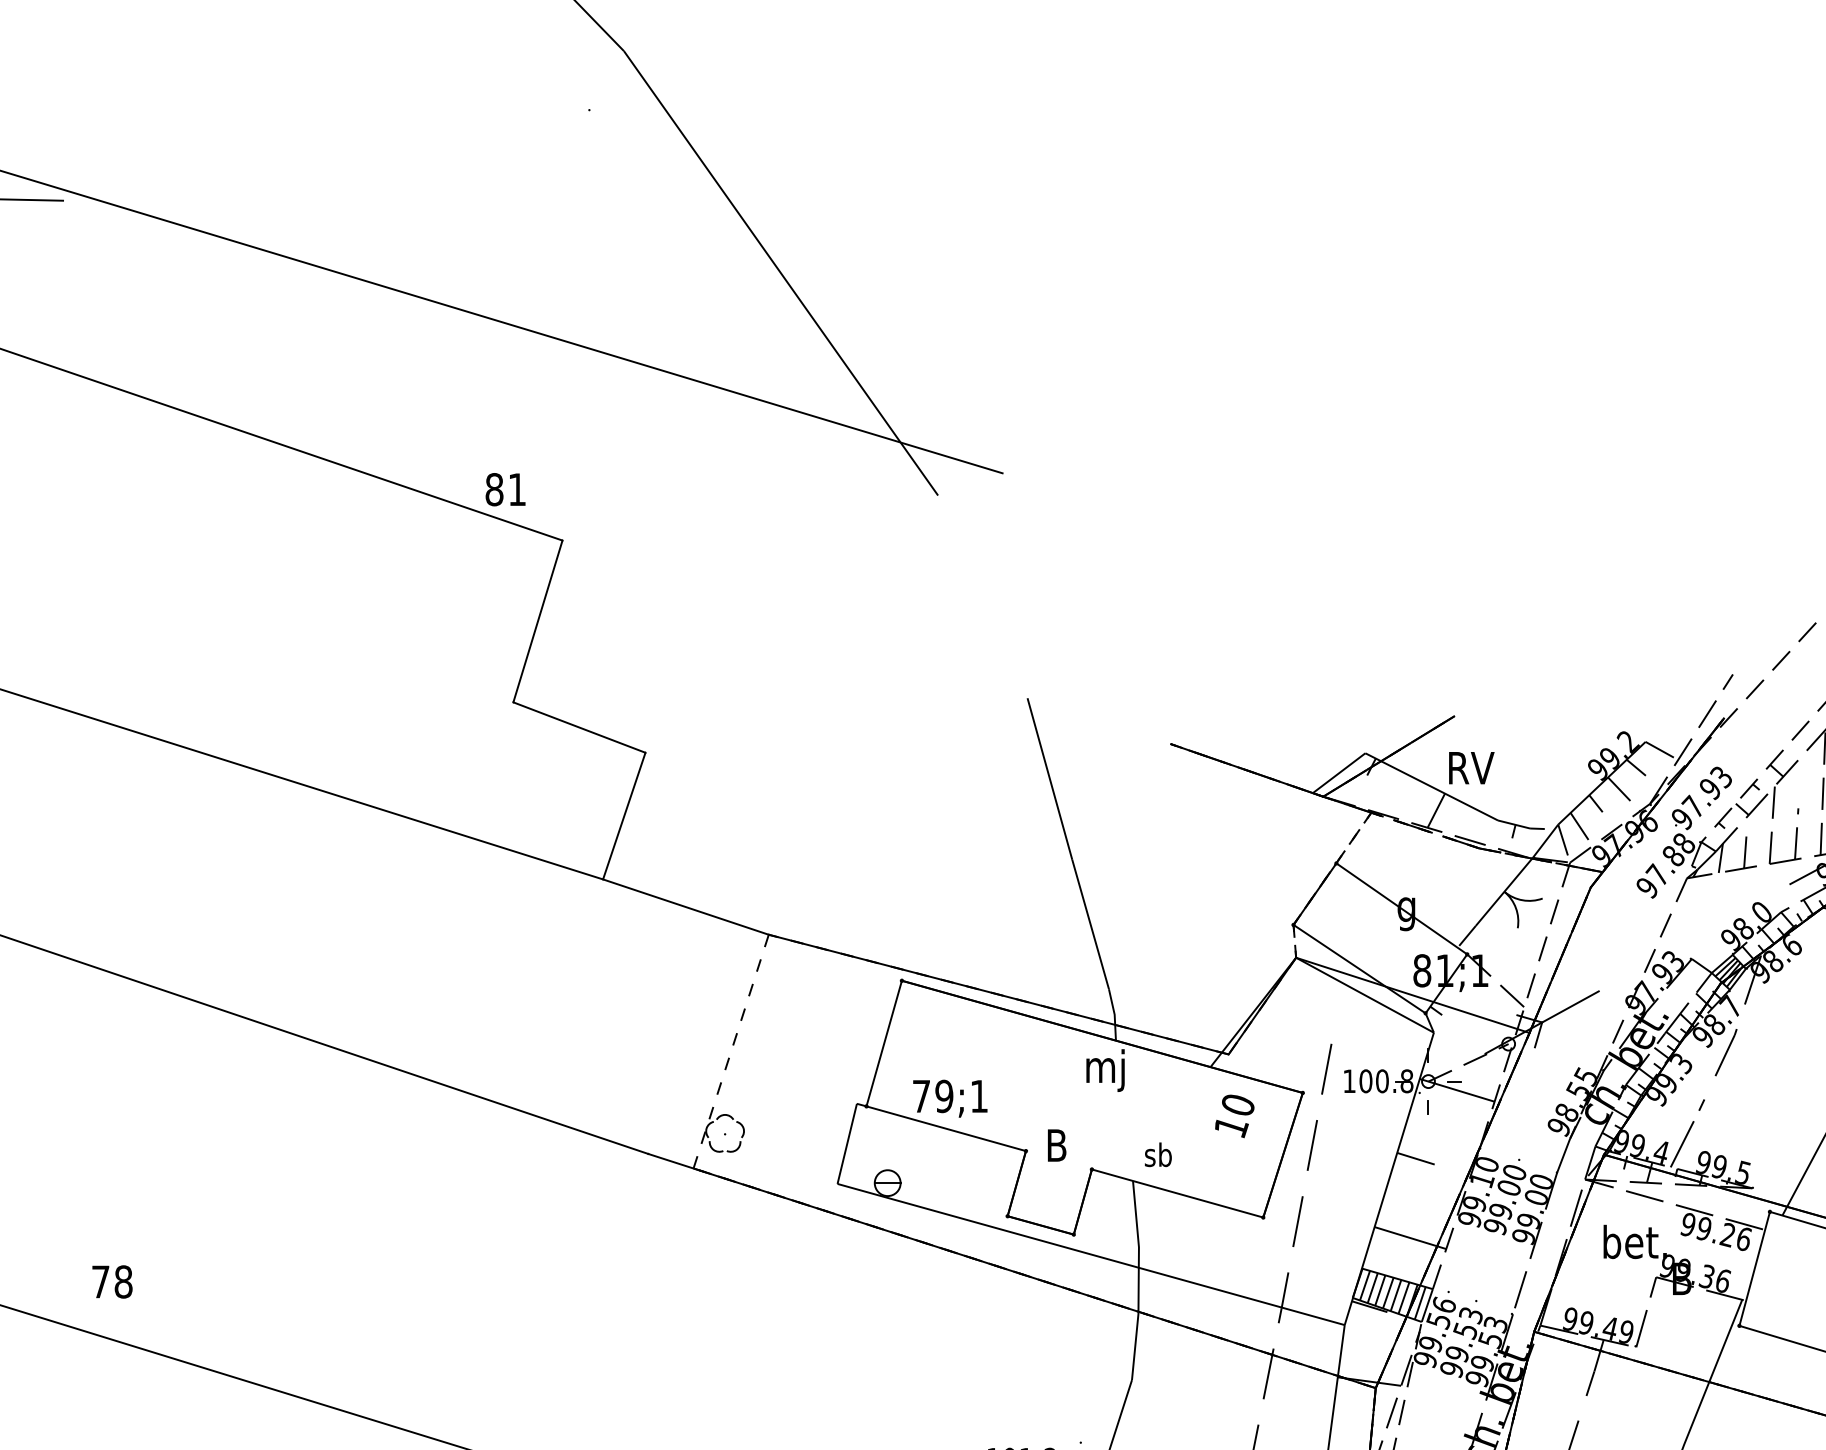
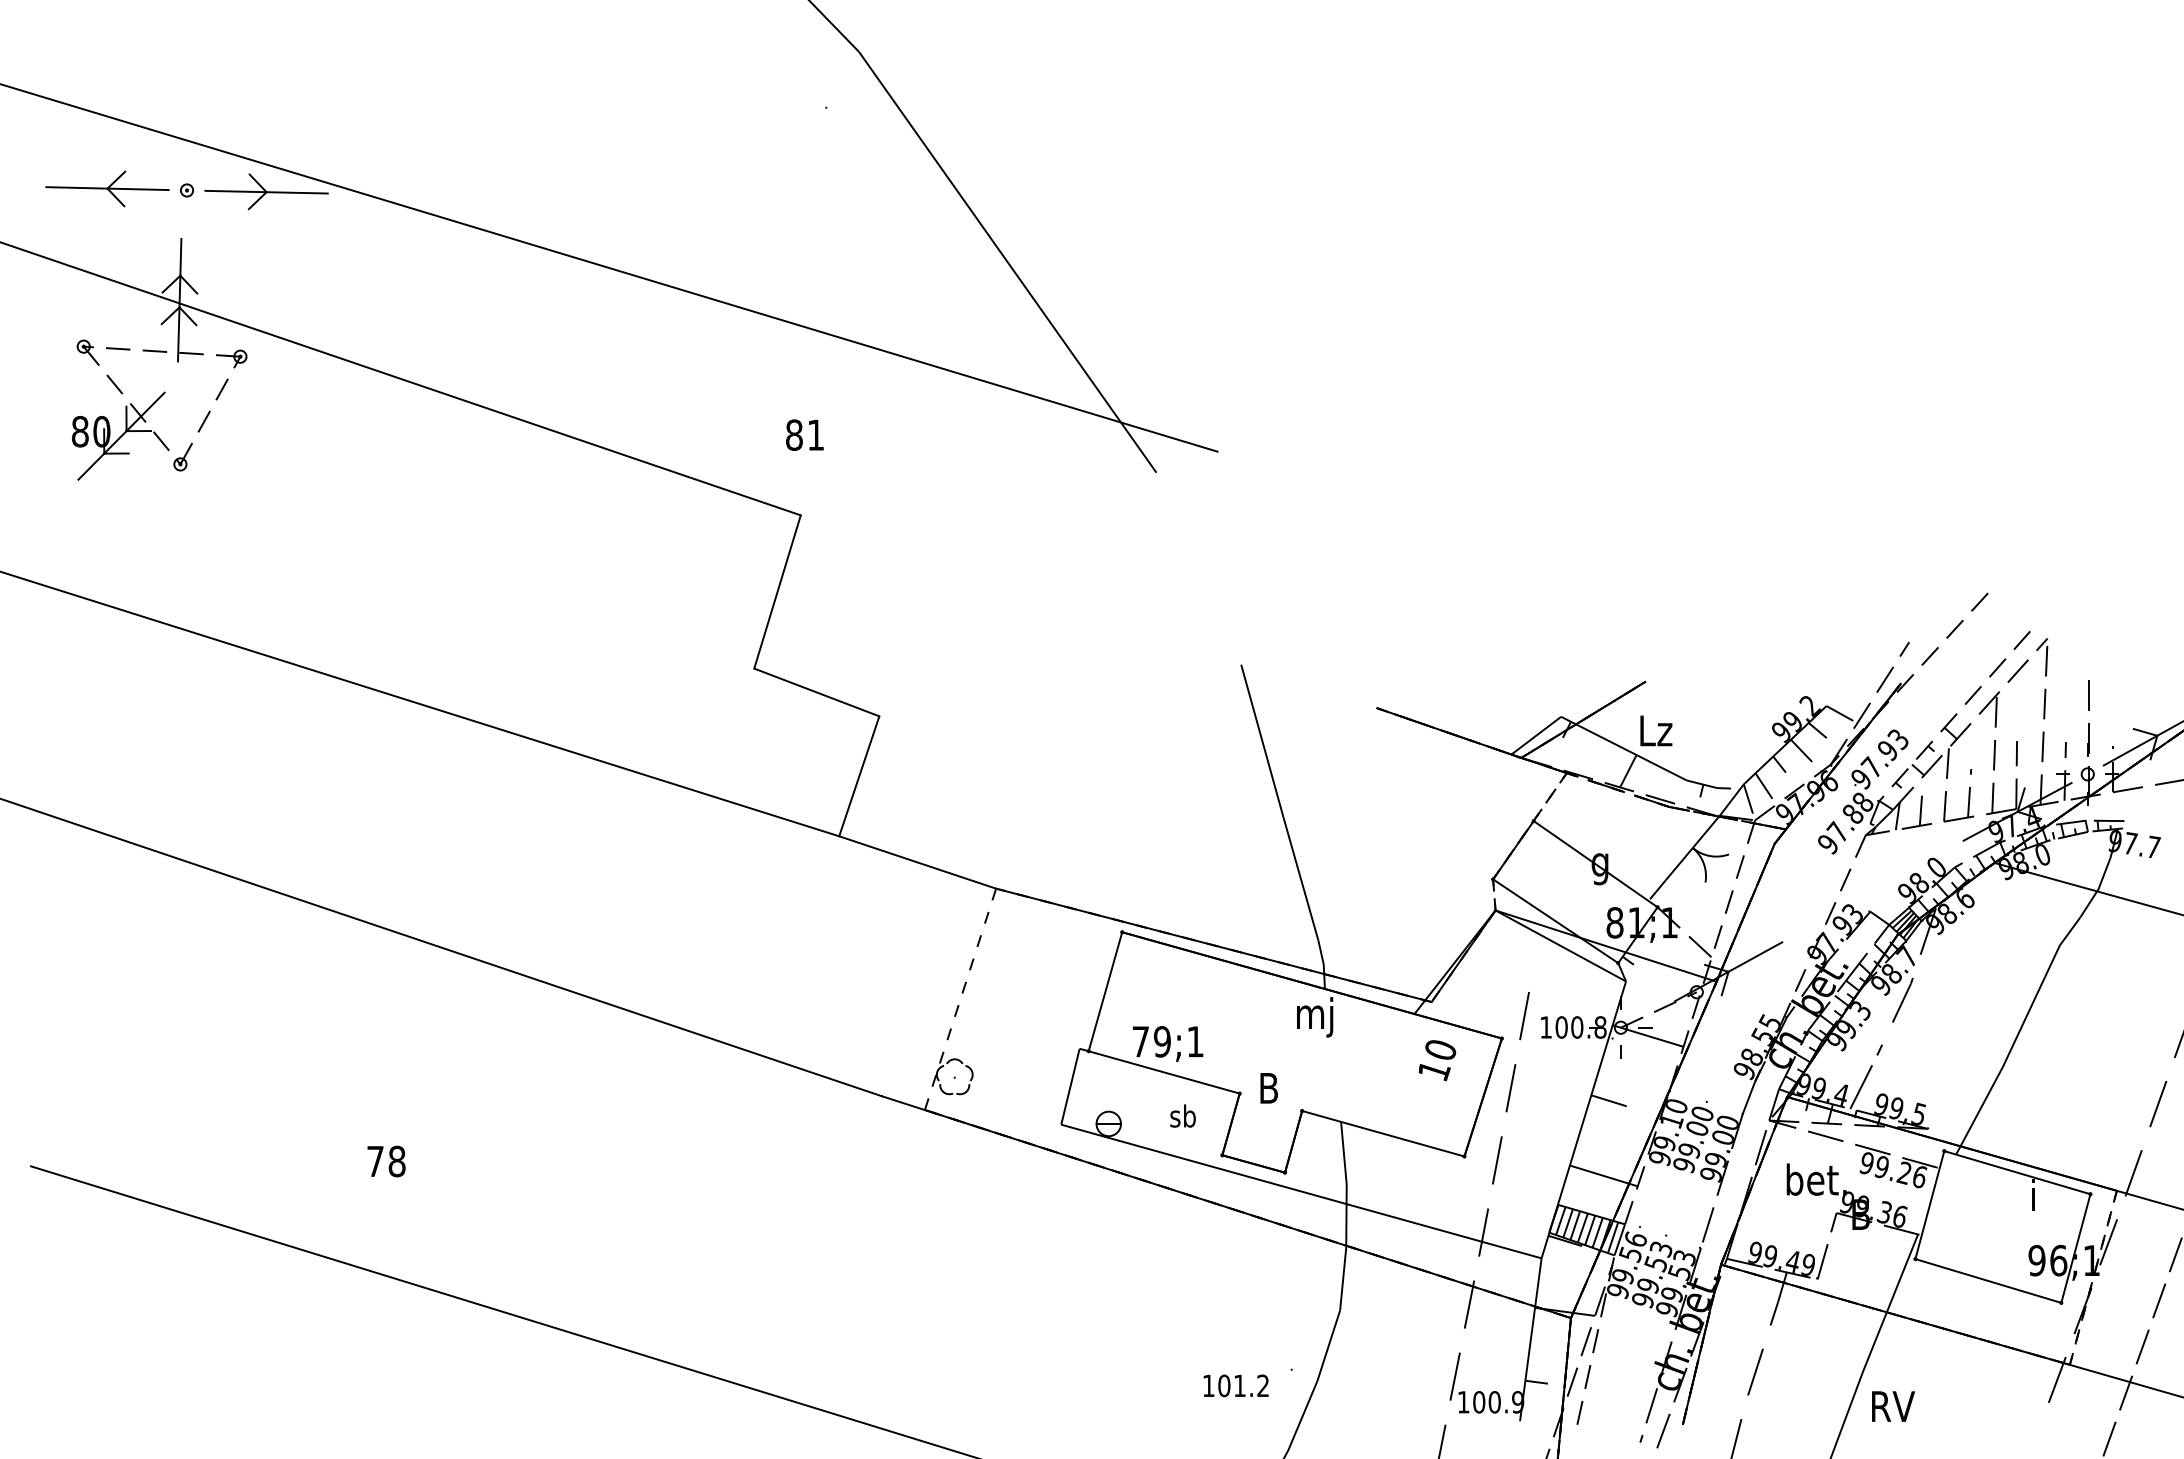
text: (505, 488) -> (804, 434), moved
text: (1473, 767) -> (1663, 730), RV -> Lz
text: (1157, 1154) -> (1182, 1115), moved
text: (112, 1281) -> (386, 1161), moved

